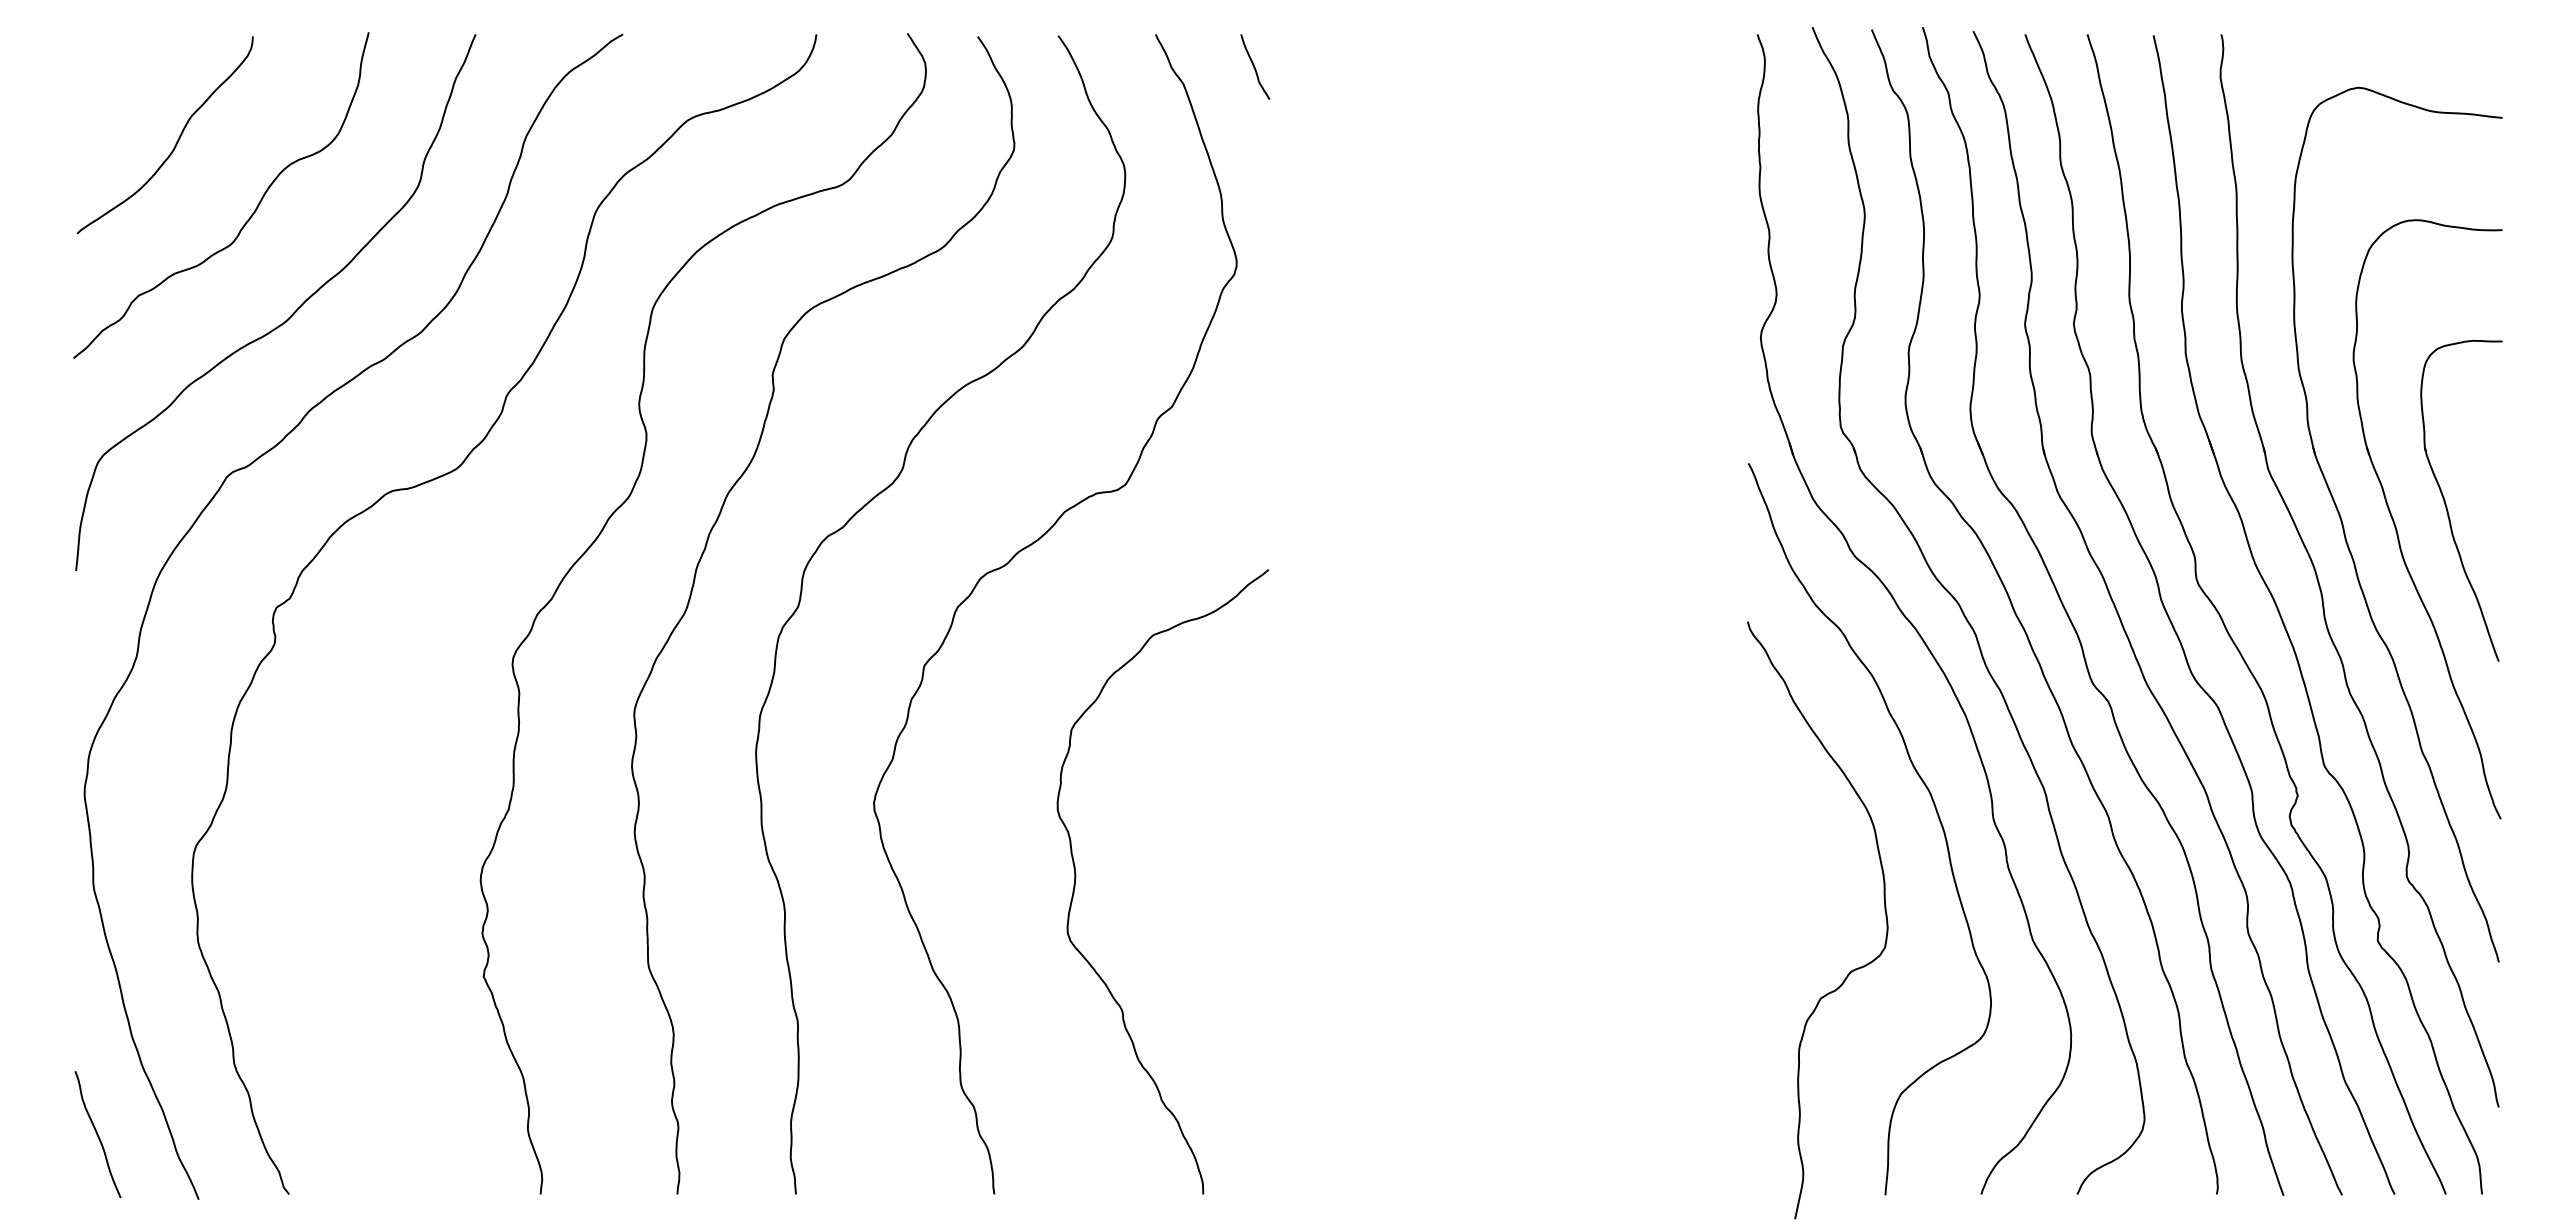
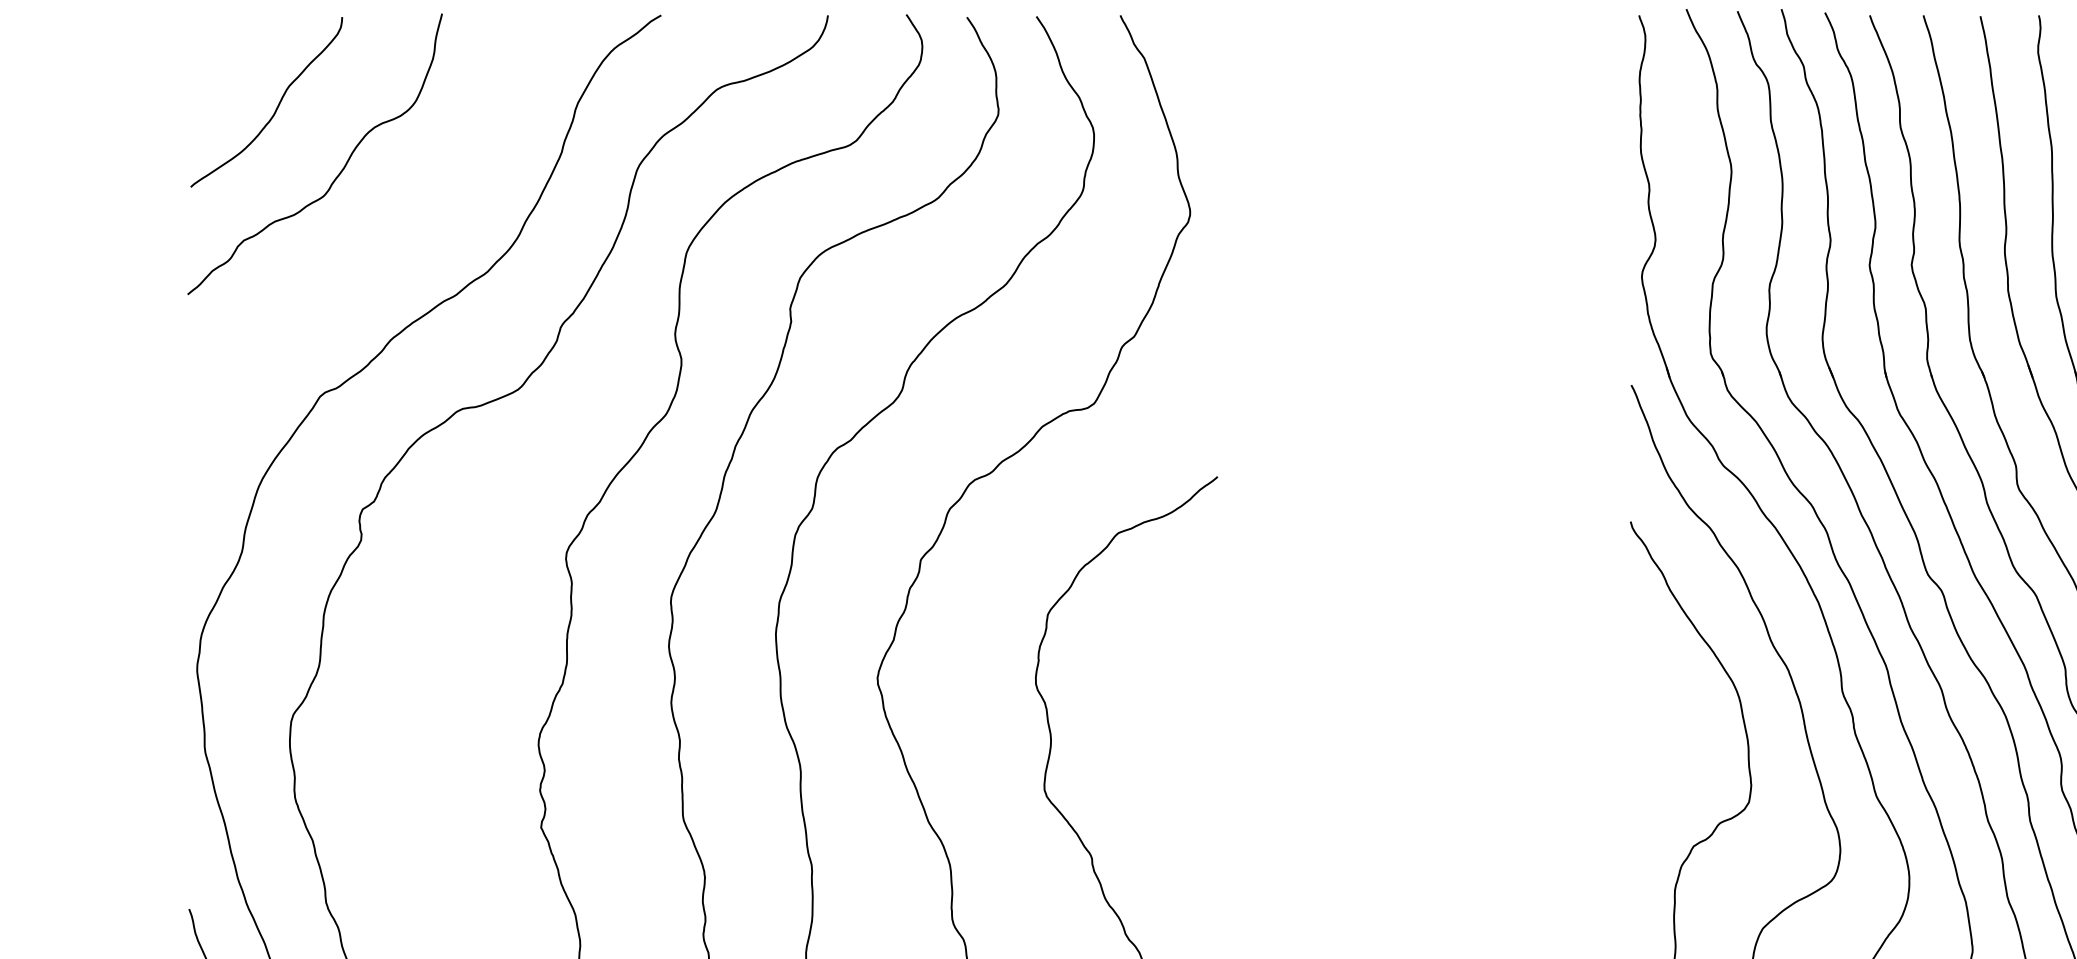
curve: (1254, 66) -> (1205, 43), removed
curve: (289, 316) -> (373, 258), removed

